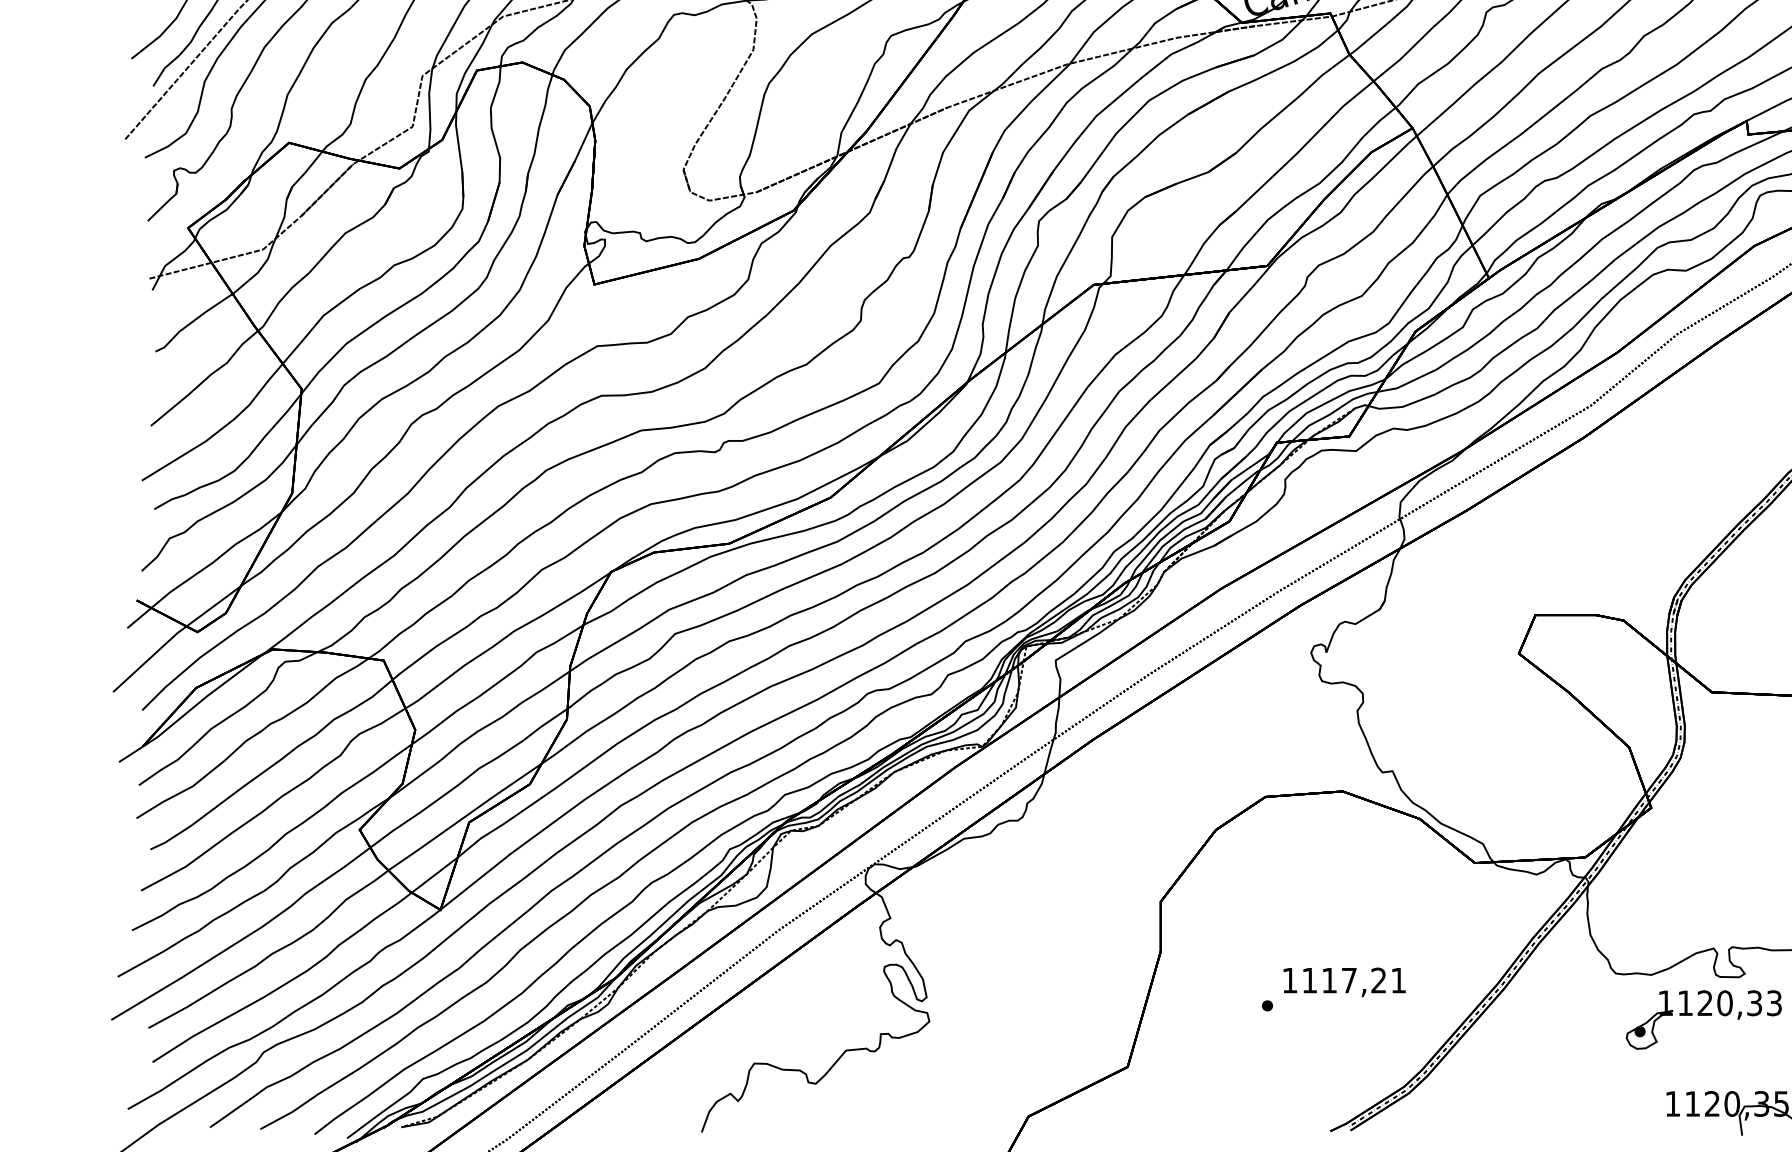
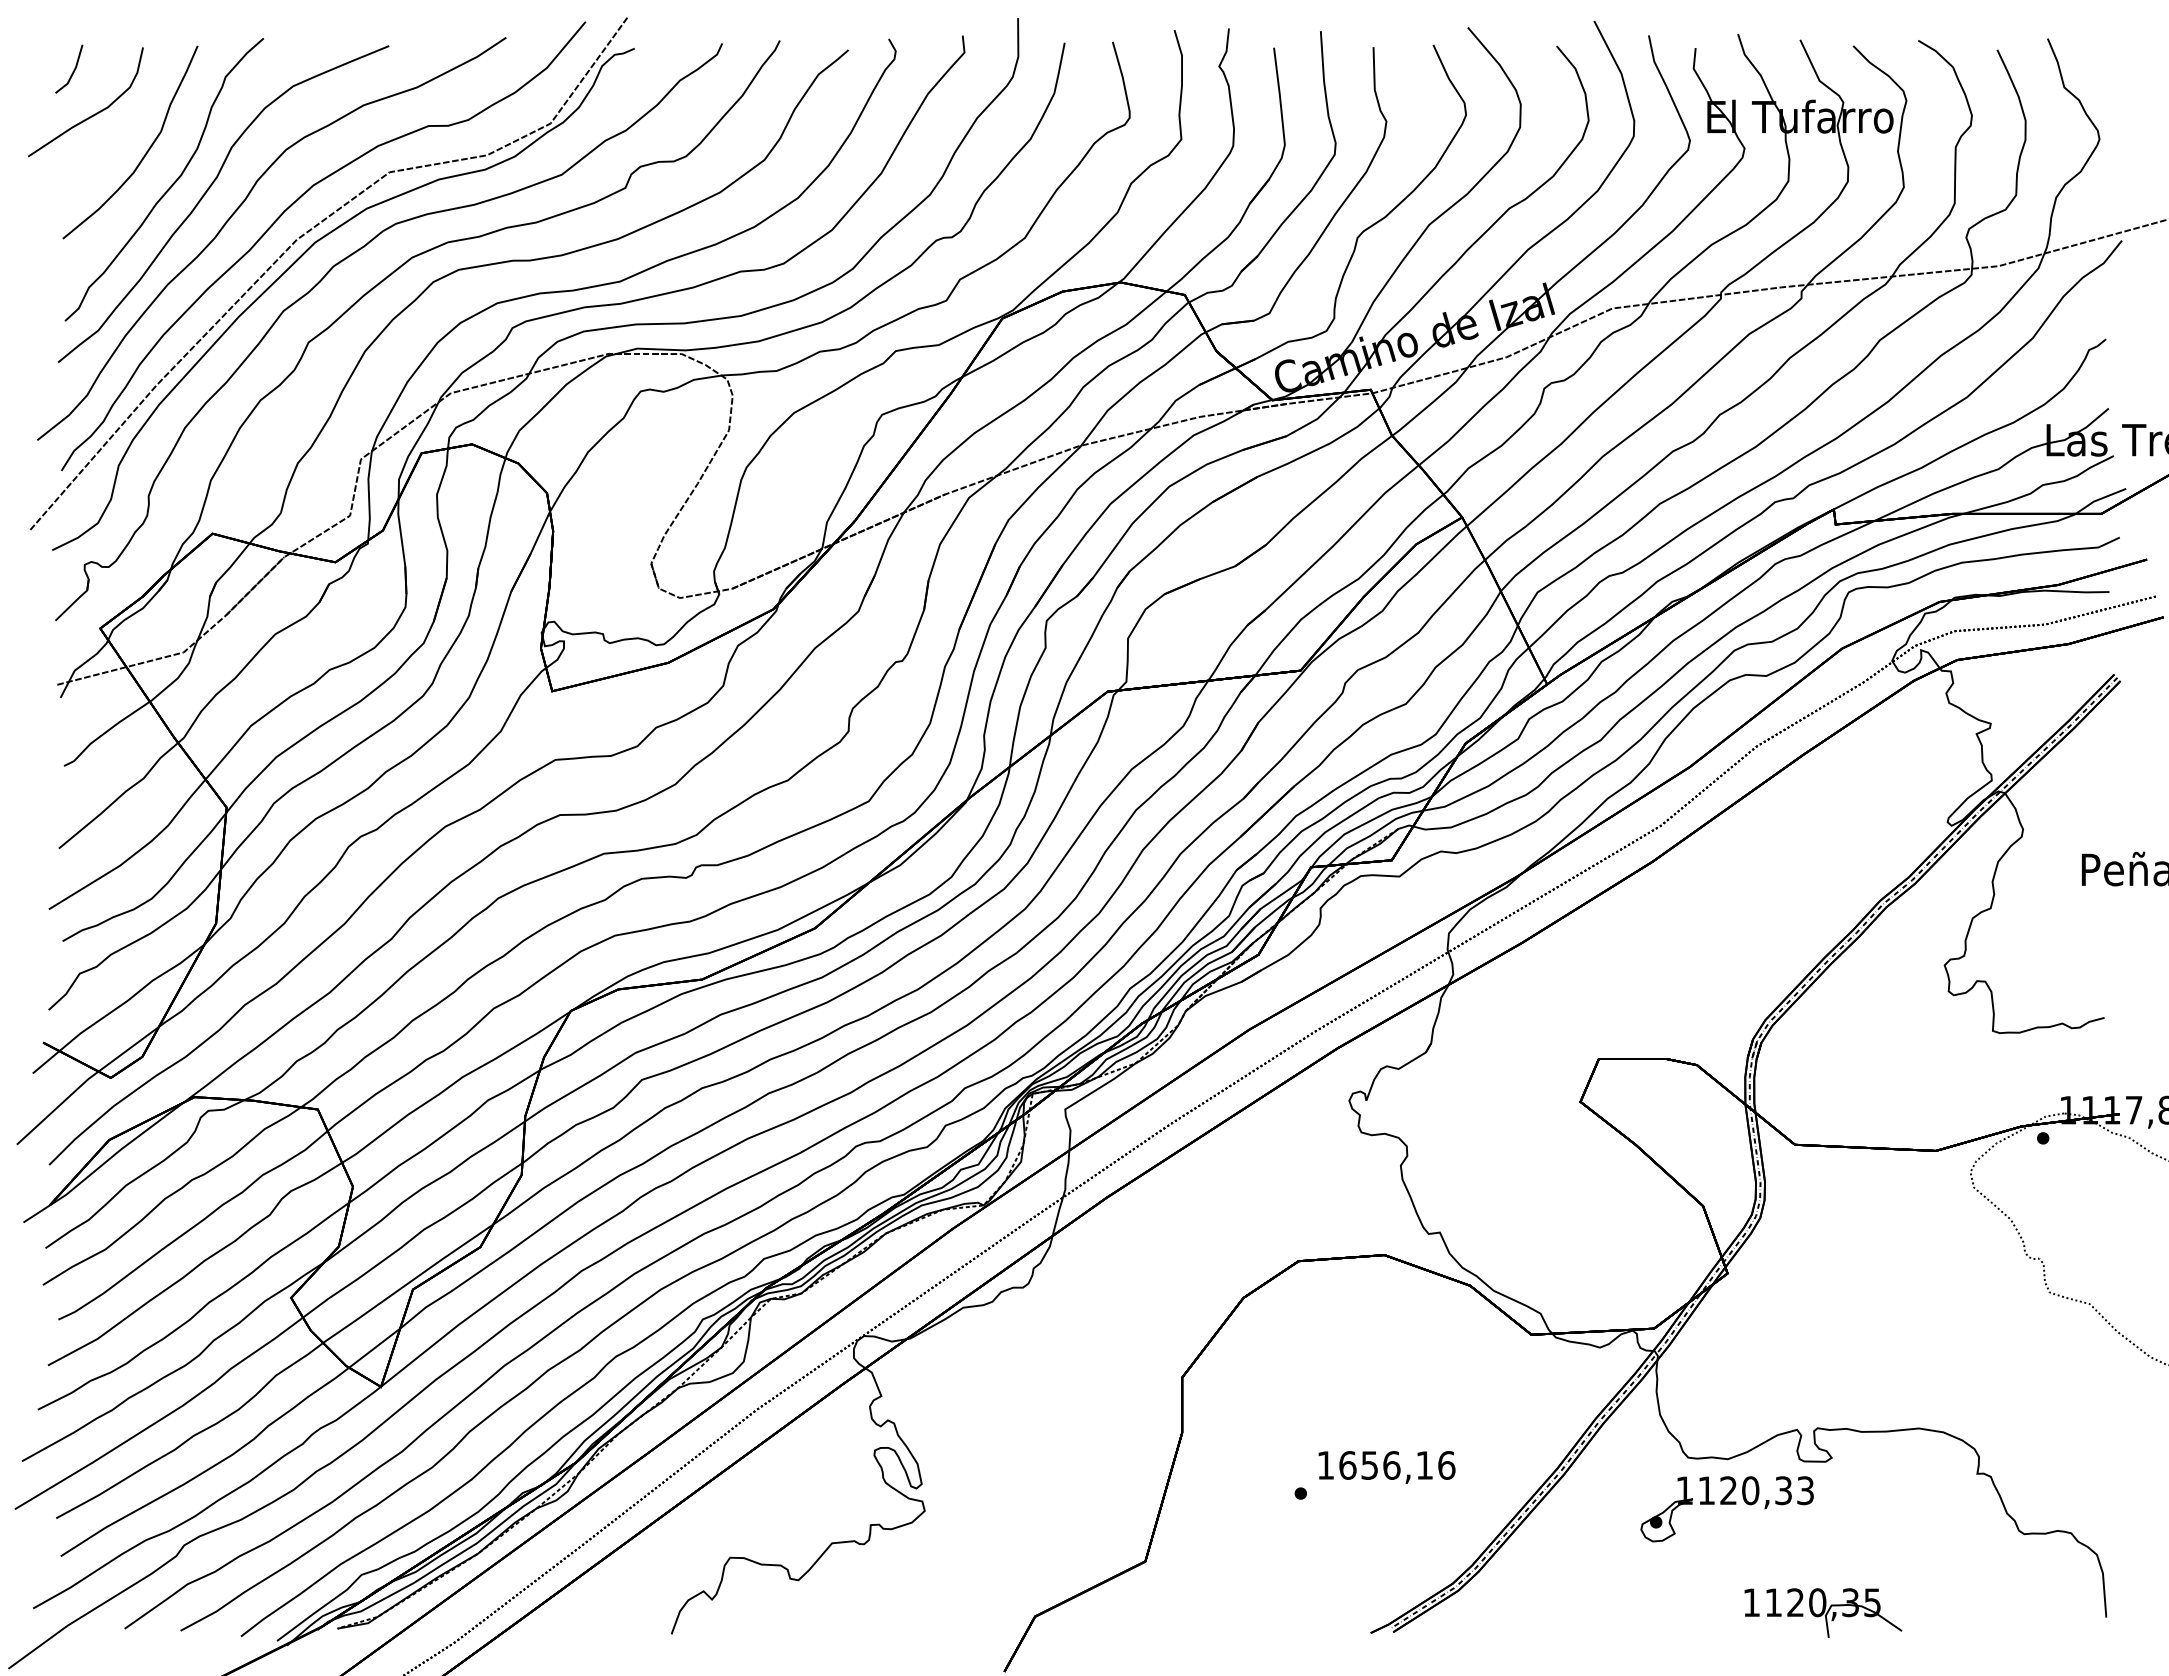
text: (1354, 980) -> (1397, 1465), 1117,21 -> 1656,16
part: (1703, 1020) -> (1726, 1509), moved

